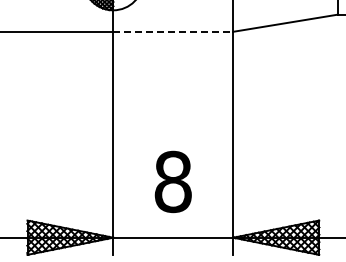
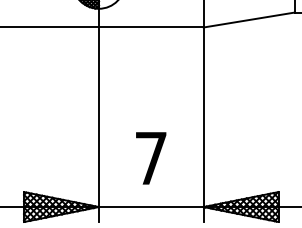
line: (173, 31) -> (151, 27), dashed -> solid
text: (172, 181) -> (150, 158), 8 -> 7

